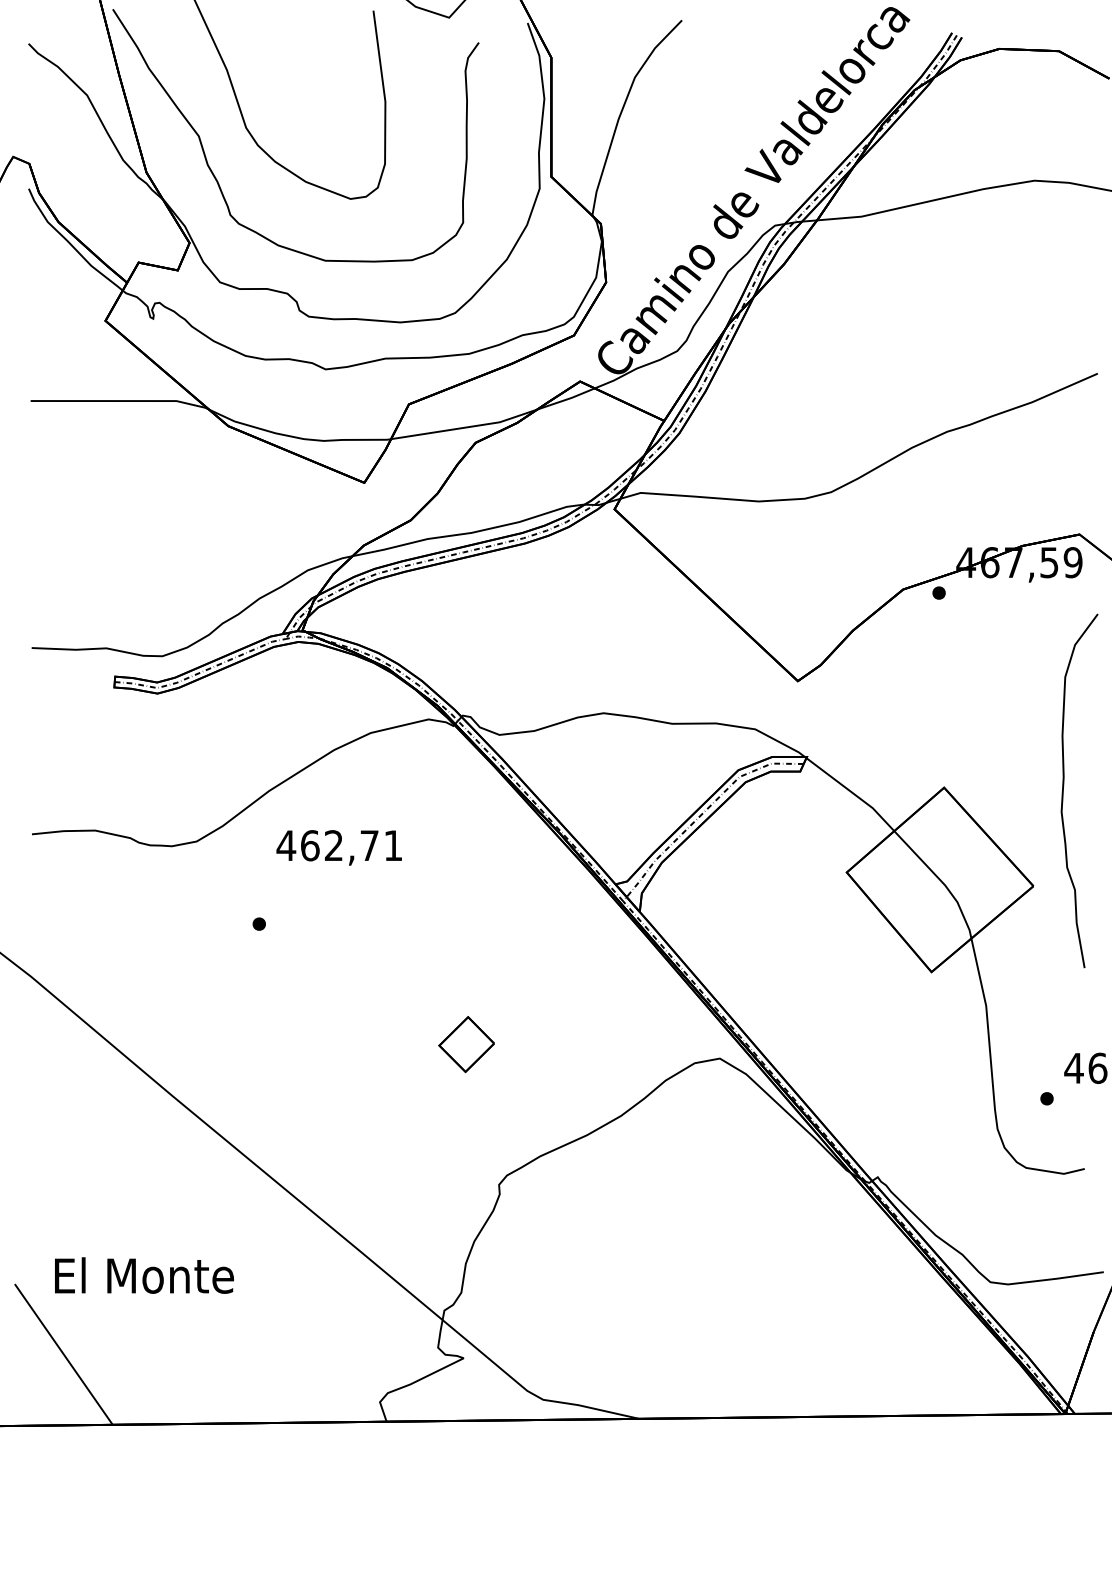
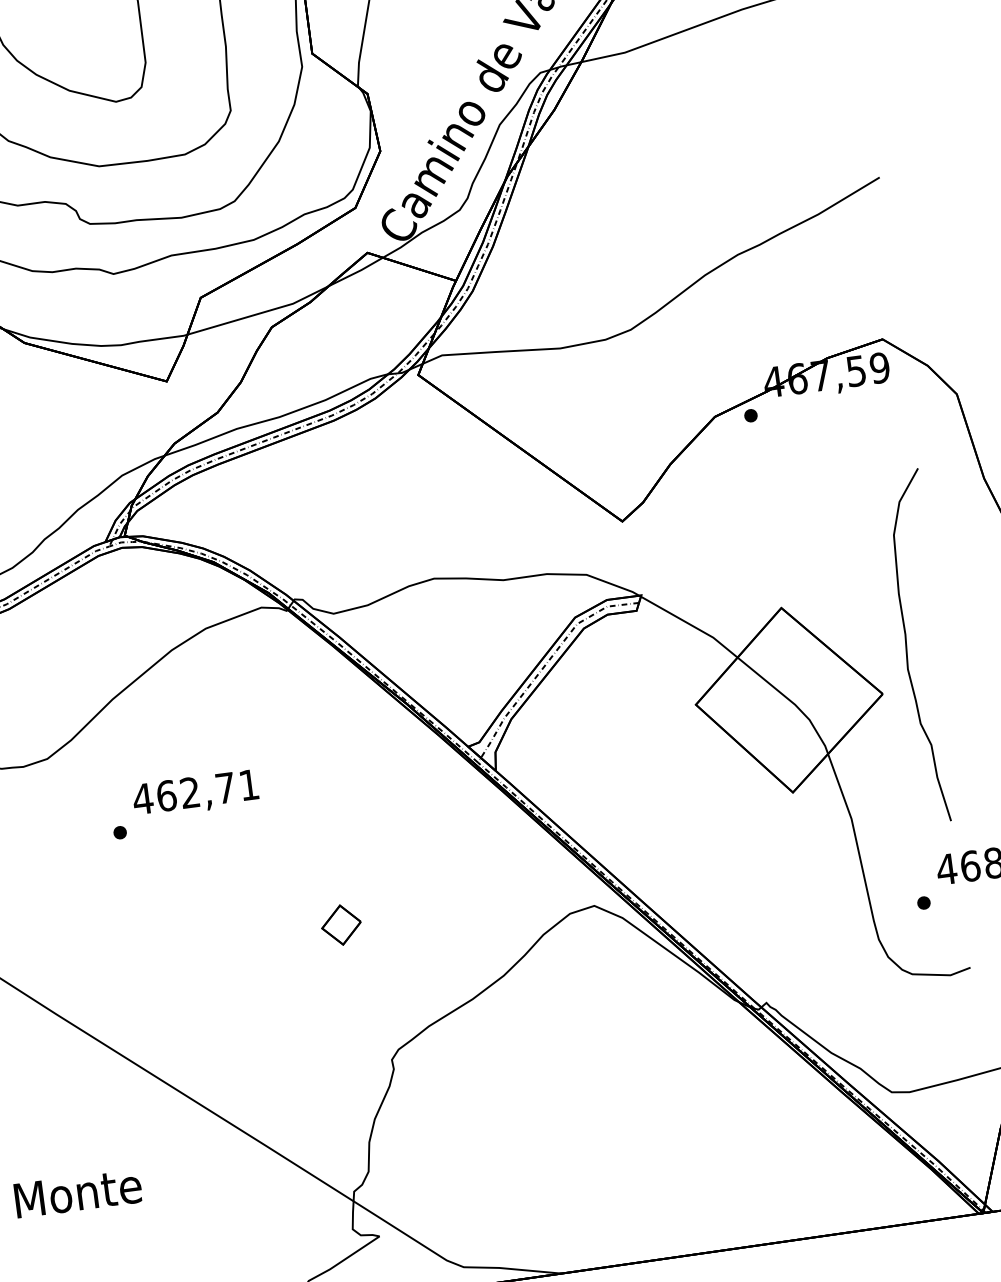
curve: (1064, 785) -> (907, 642), moved
text: (338, 847) -> (194, 793), moved
part: (466, 1044) -> (341, 924), size x0.71

